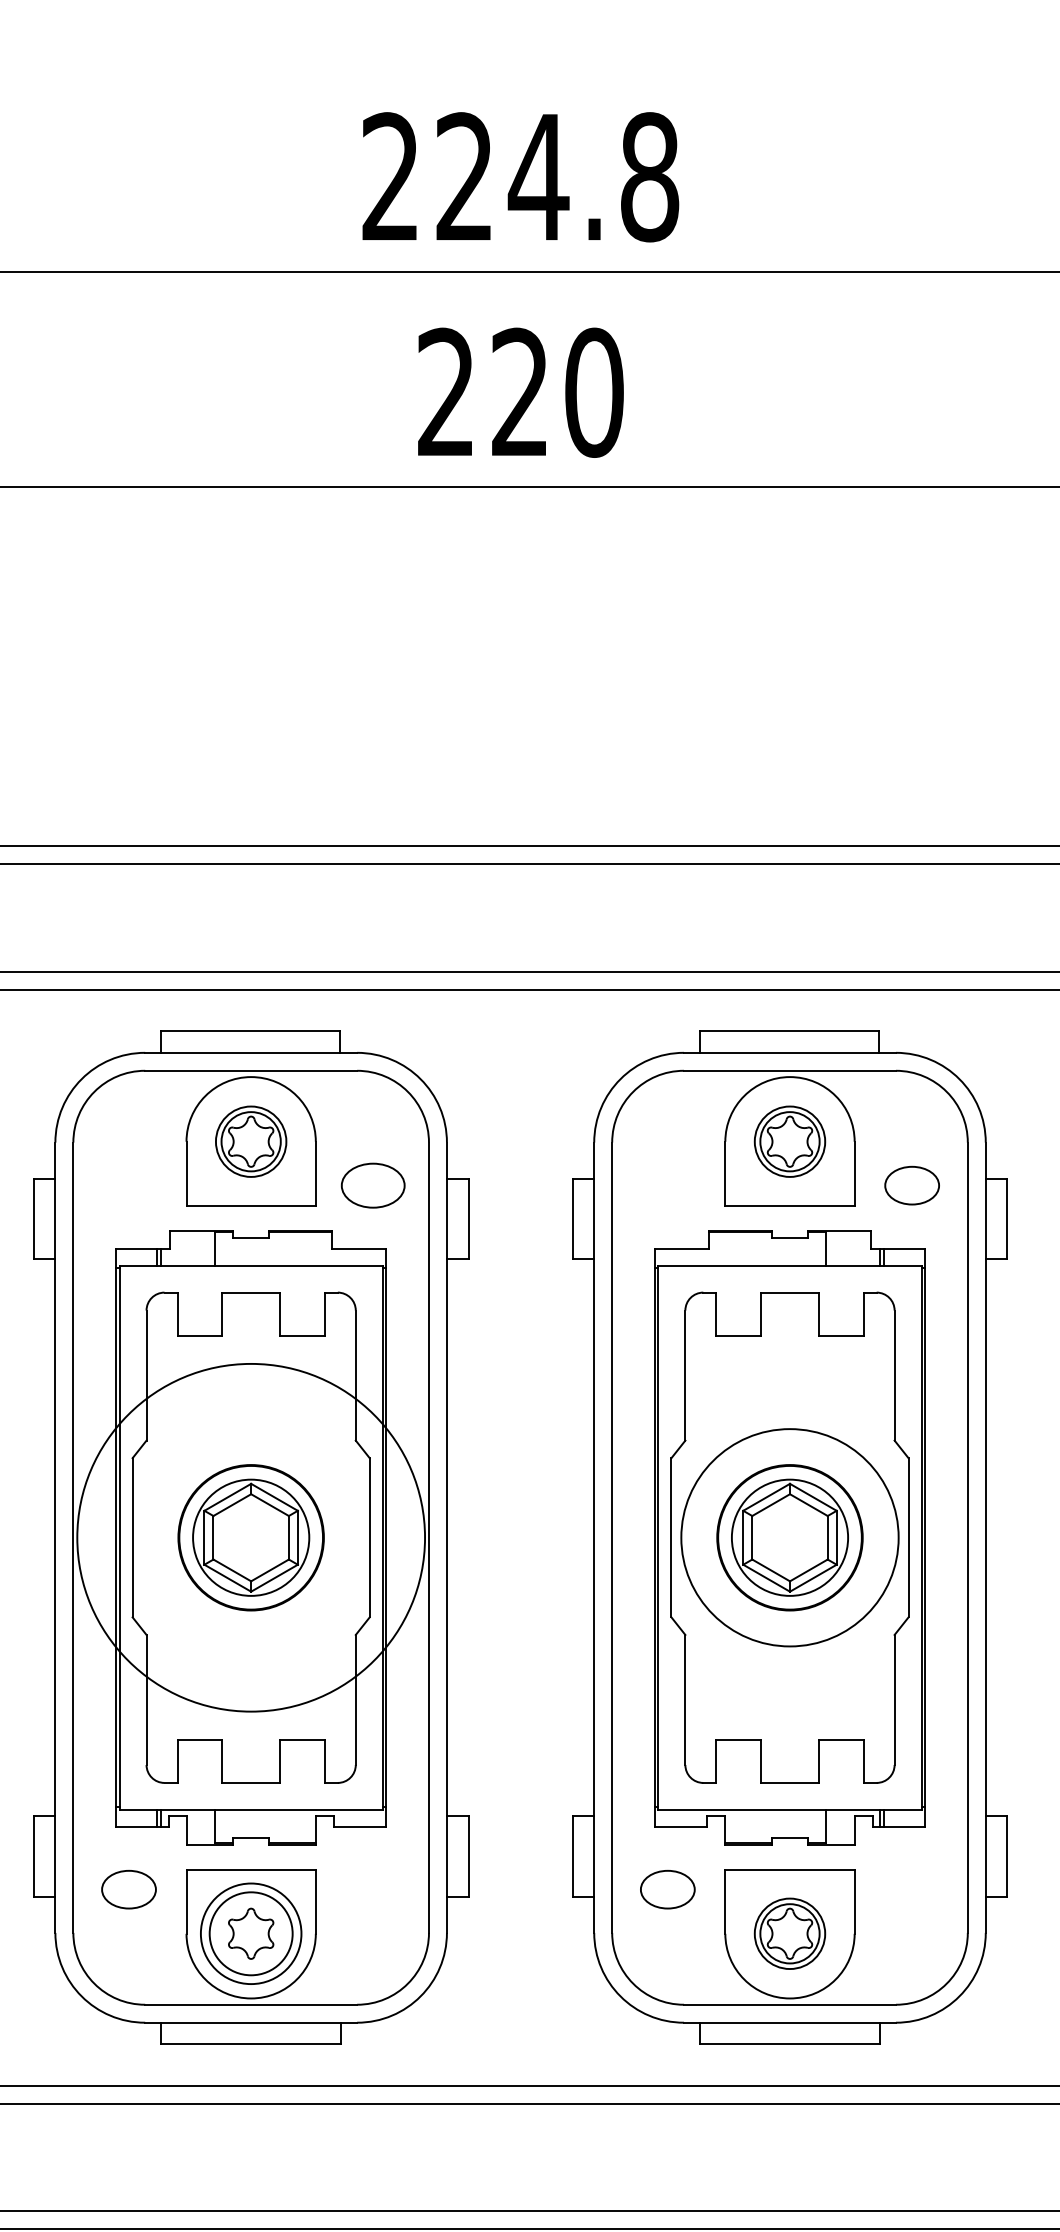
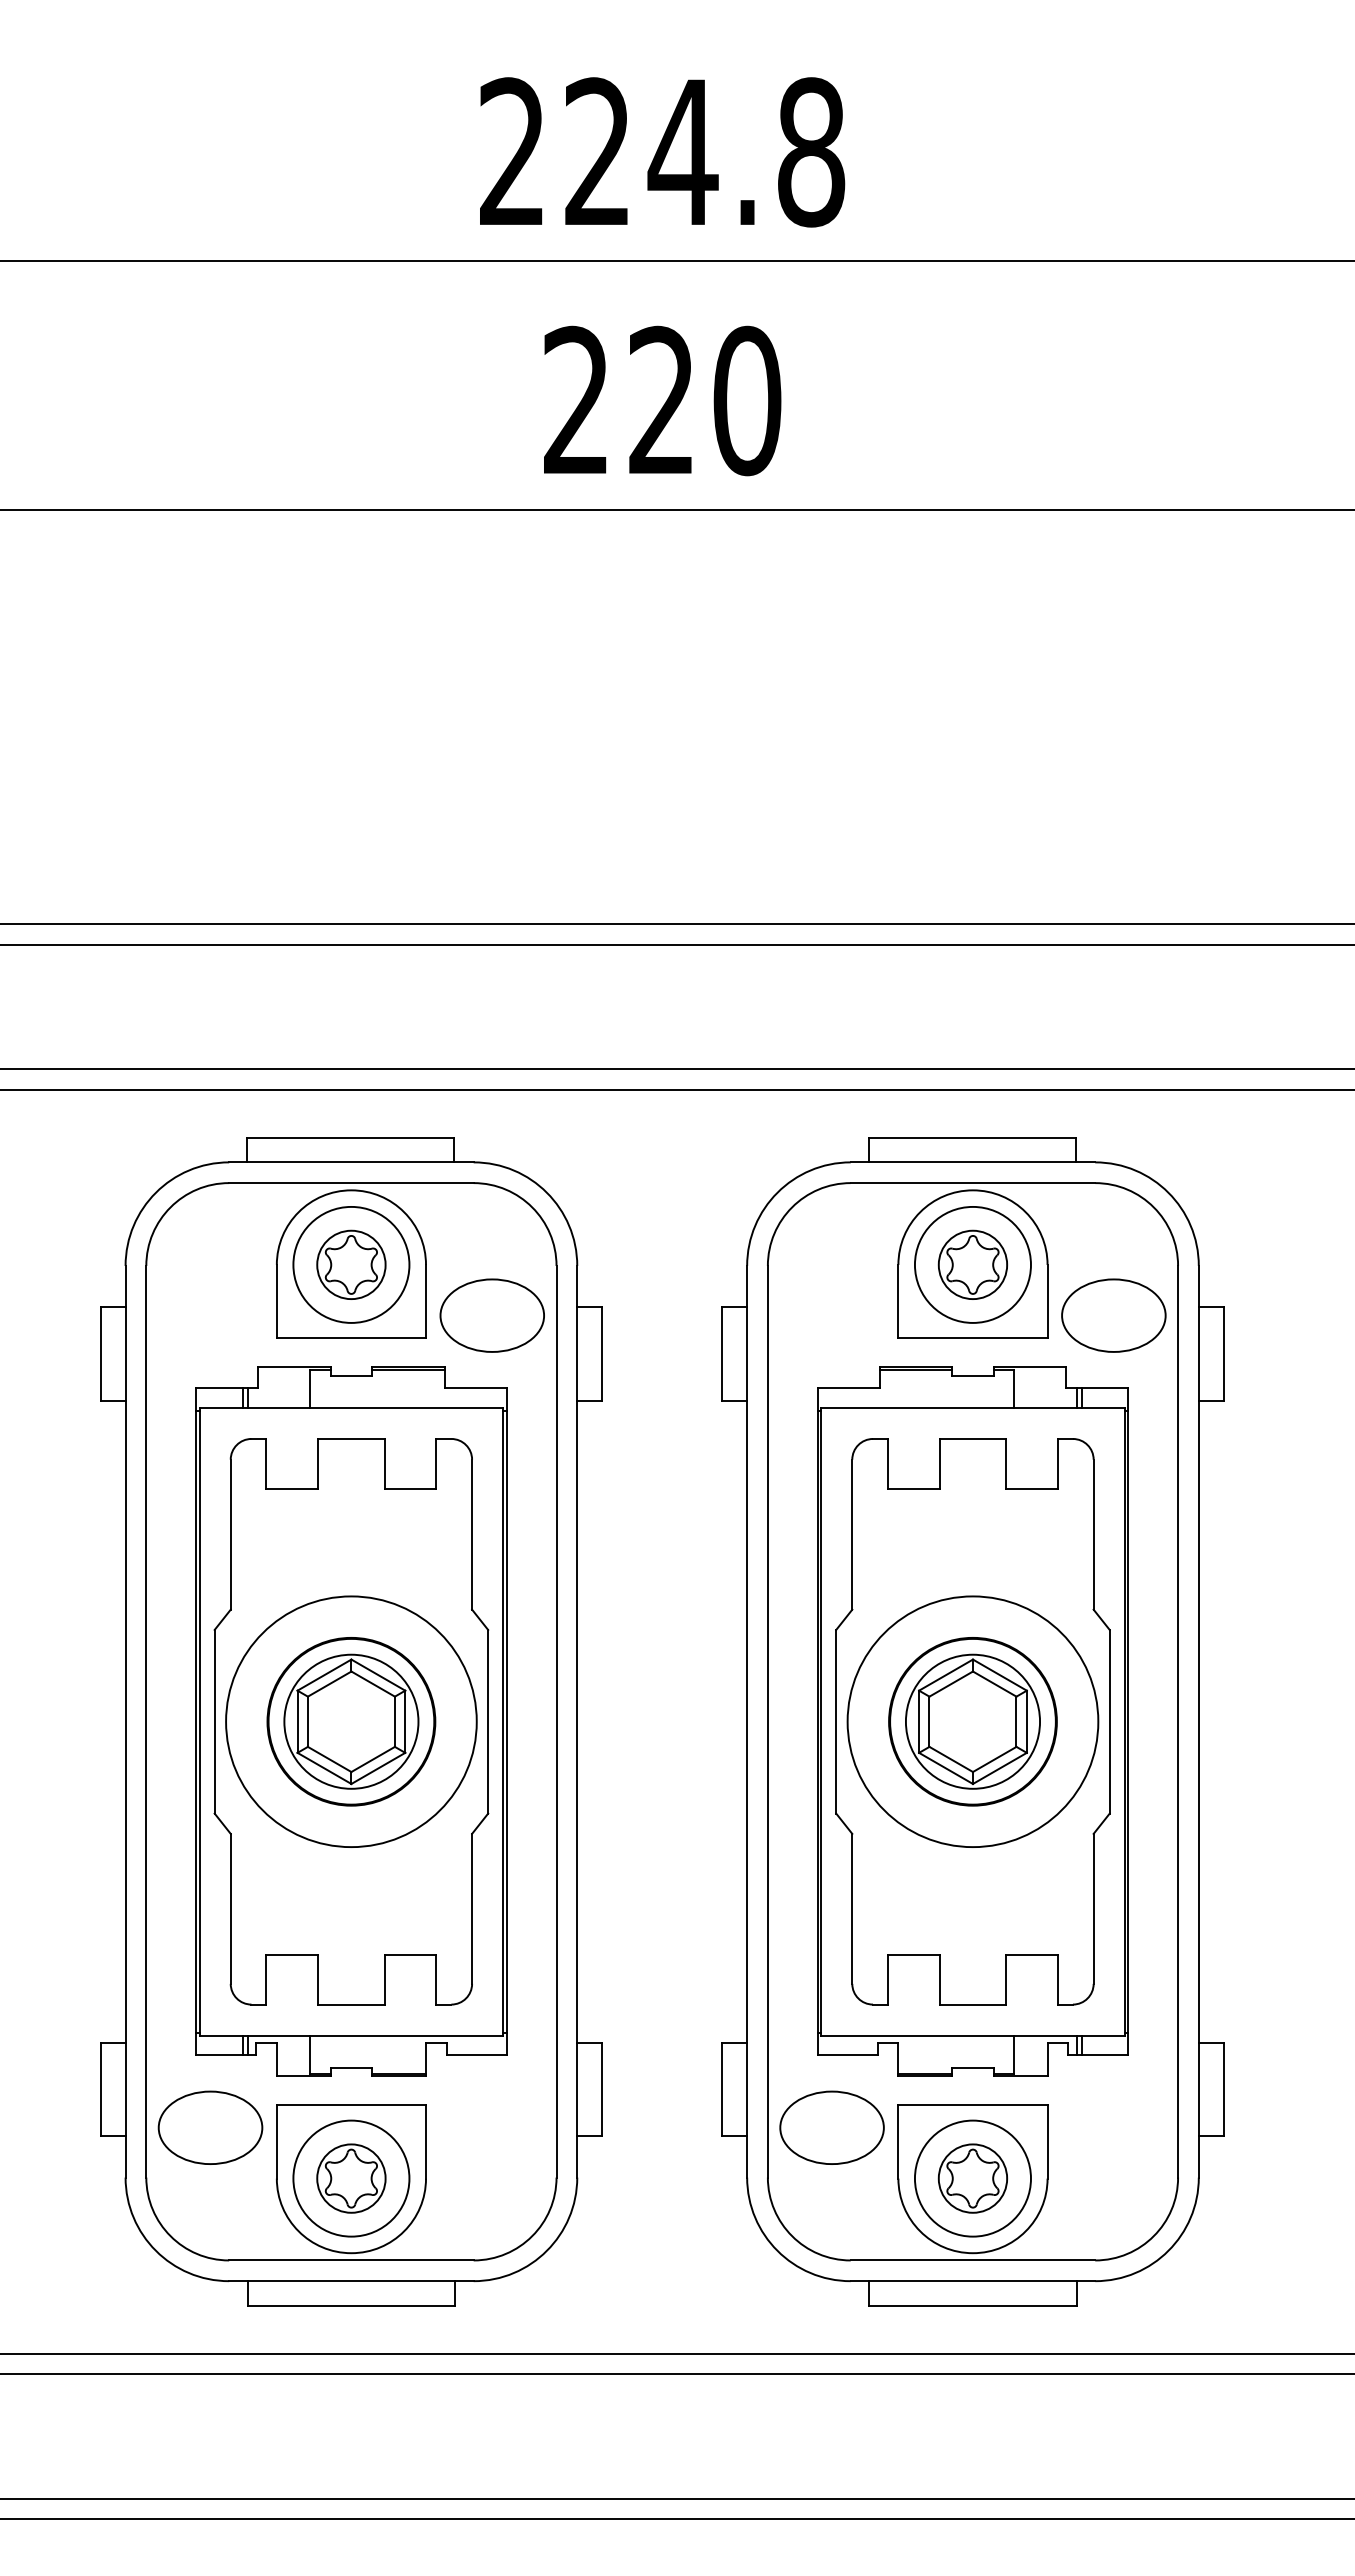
circle: (251, 1141) -> (351, 1264), size x1.43
circle: (789, 1141) -> (972, 1264), size x1.43
part: (372, 1185) -> (491, 1315), size x1.43
part: (911, 1185) -> (1113, 1315), size x1.67
circle: (251, 1537) -> (351, 1721), size x0.62
part: (129, 1889) -> (210, 2127), size x1.67
part: (667, 1889) -> (831, 2127), size x1.67
circle: (251, 1933) -> (351, 2178), size x0.71
circle: (789, 1933) -> (972, 2178), size x1.43

